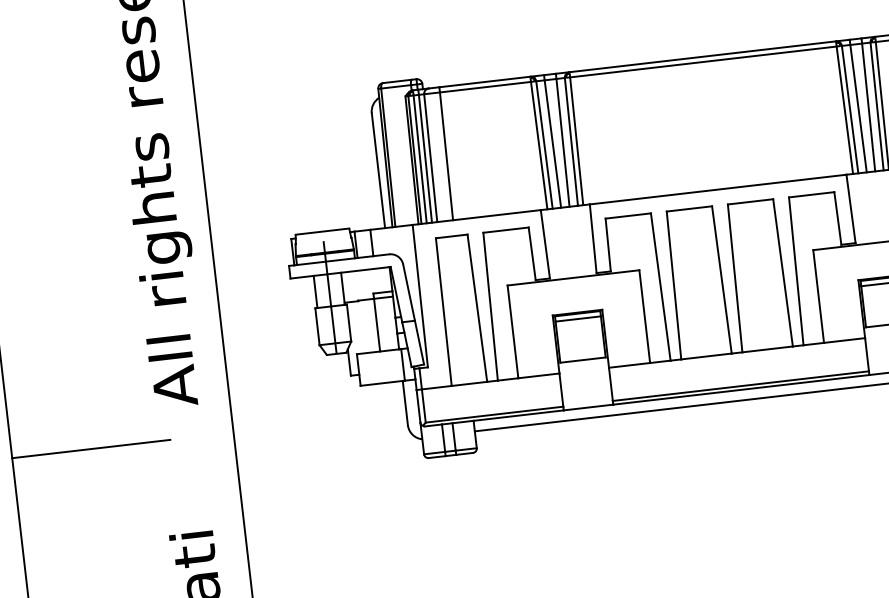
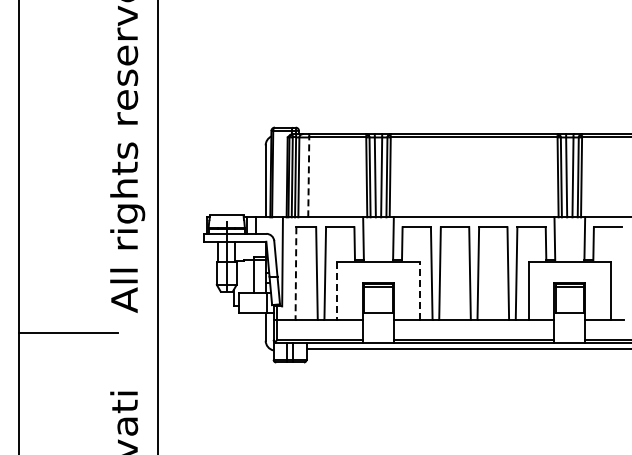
line: (446, 156) -> (308, 177), solid -> dashed
line: (443, 312) -> (295, 273), solid -> dashed
line: (644, 316) -> (419, 290), solid -> dashed
line: (513, 333) -> (337, 291), solid -> dashed

